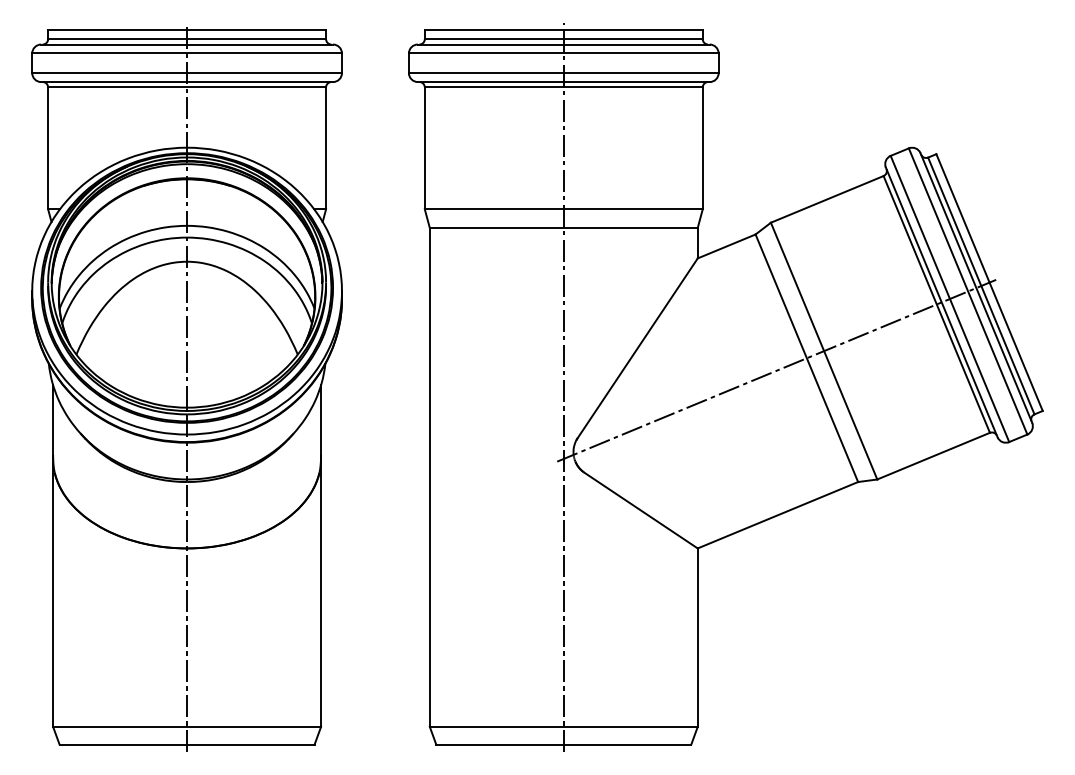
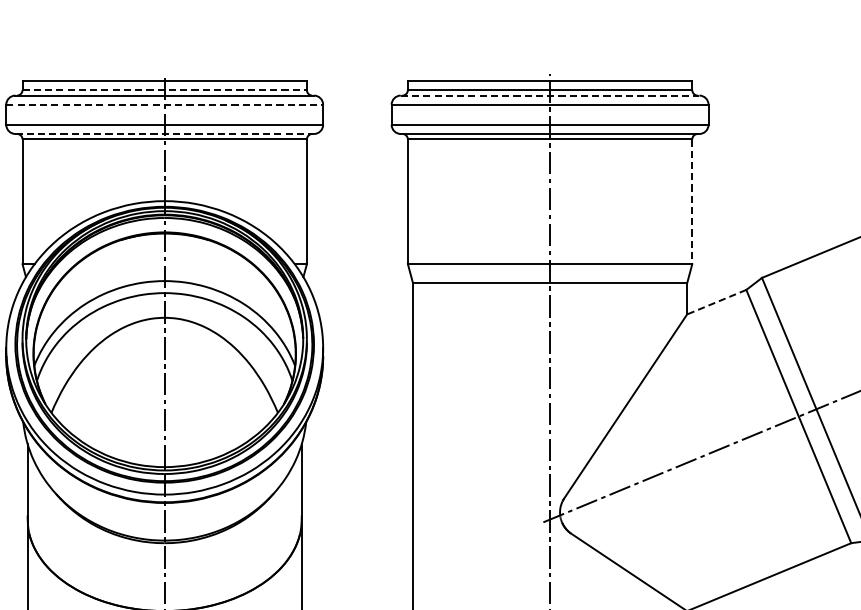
line: (187, 39) -> (165, 90), solid -> dashed
line: (563, 44) -> (549, 95), solid -> dashed
line: (187, 53) -> (165, 104), solid -> dashed
line: (187, 82) -> (165, 134), solid -> dashed
line: (702, 148) -> (692, 201), solid -> dashed
line: (726, 246) -> (716, 302), solid -> dashed

